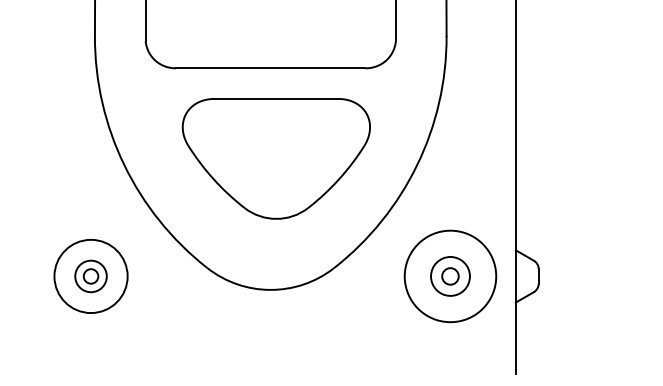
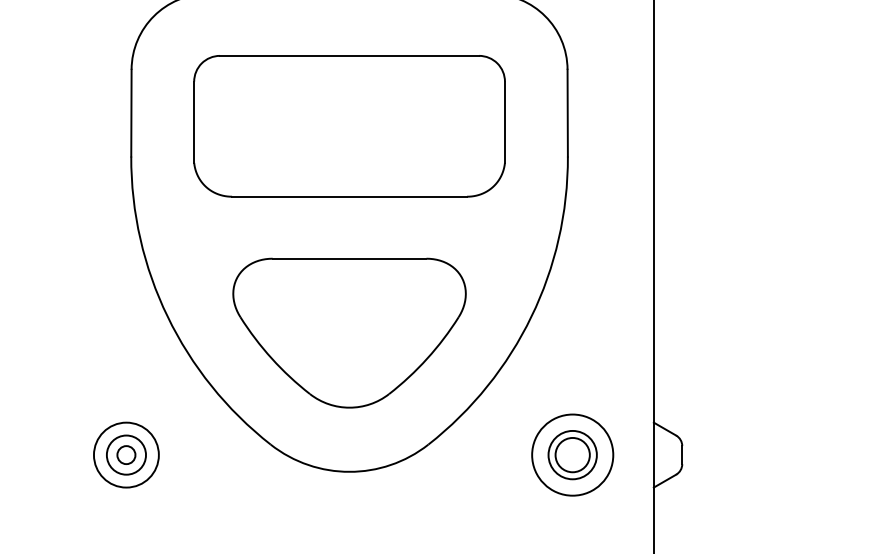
part: (276, 158) -> (349, 332), moved
circle: (90, 275) -> (125, 454), size x0.71
circle: (450, 275) -> (572, 454), size x0.71
circle: (450, 275) -> (572, 454), size x1.67

